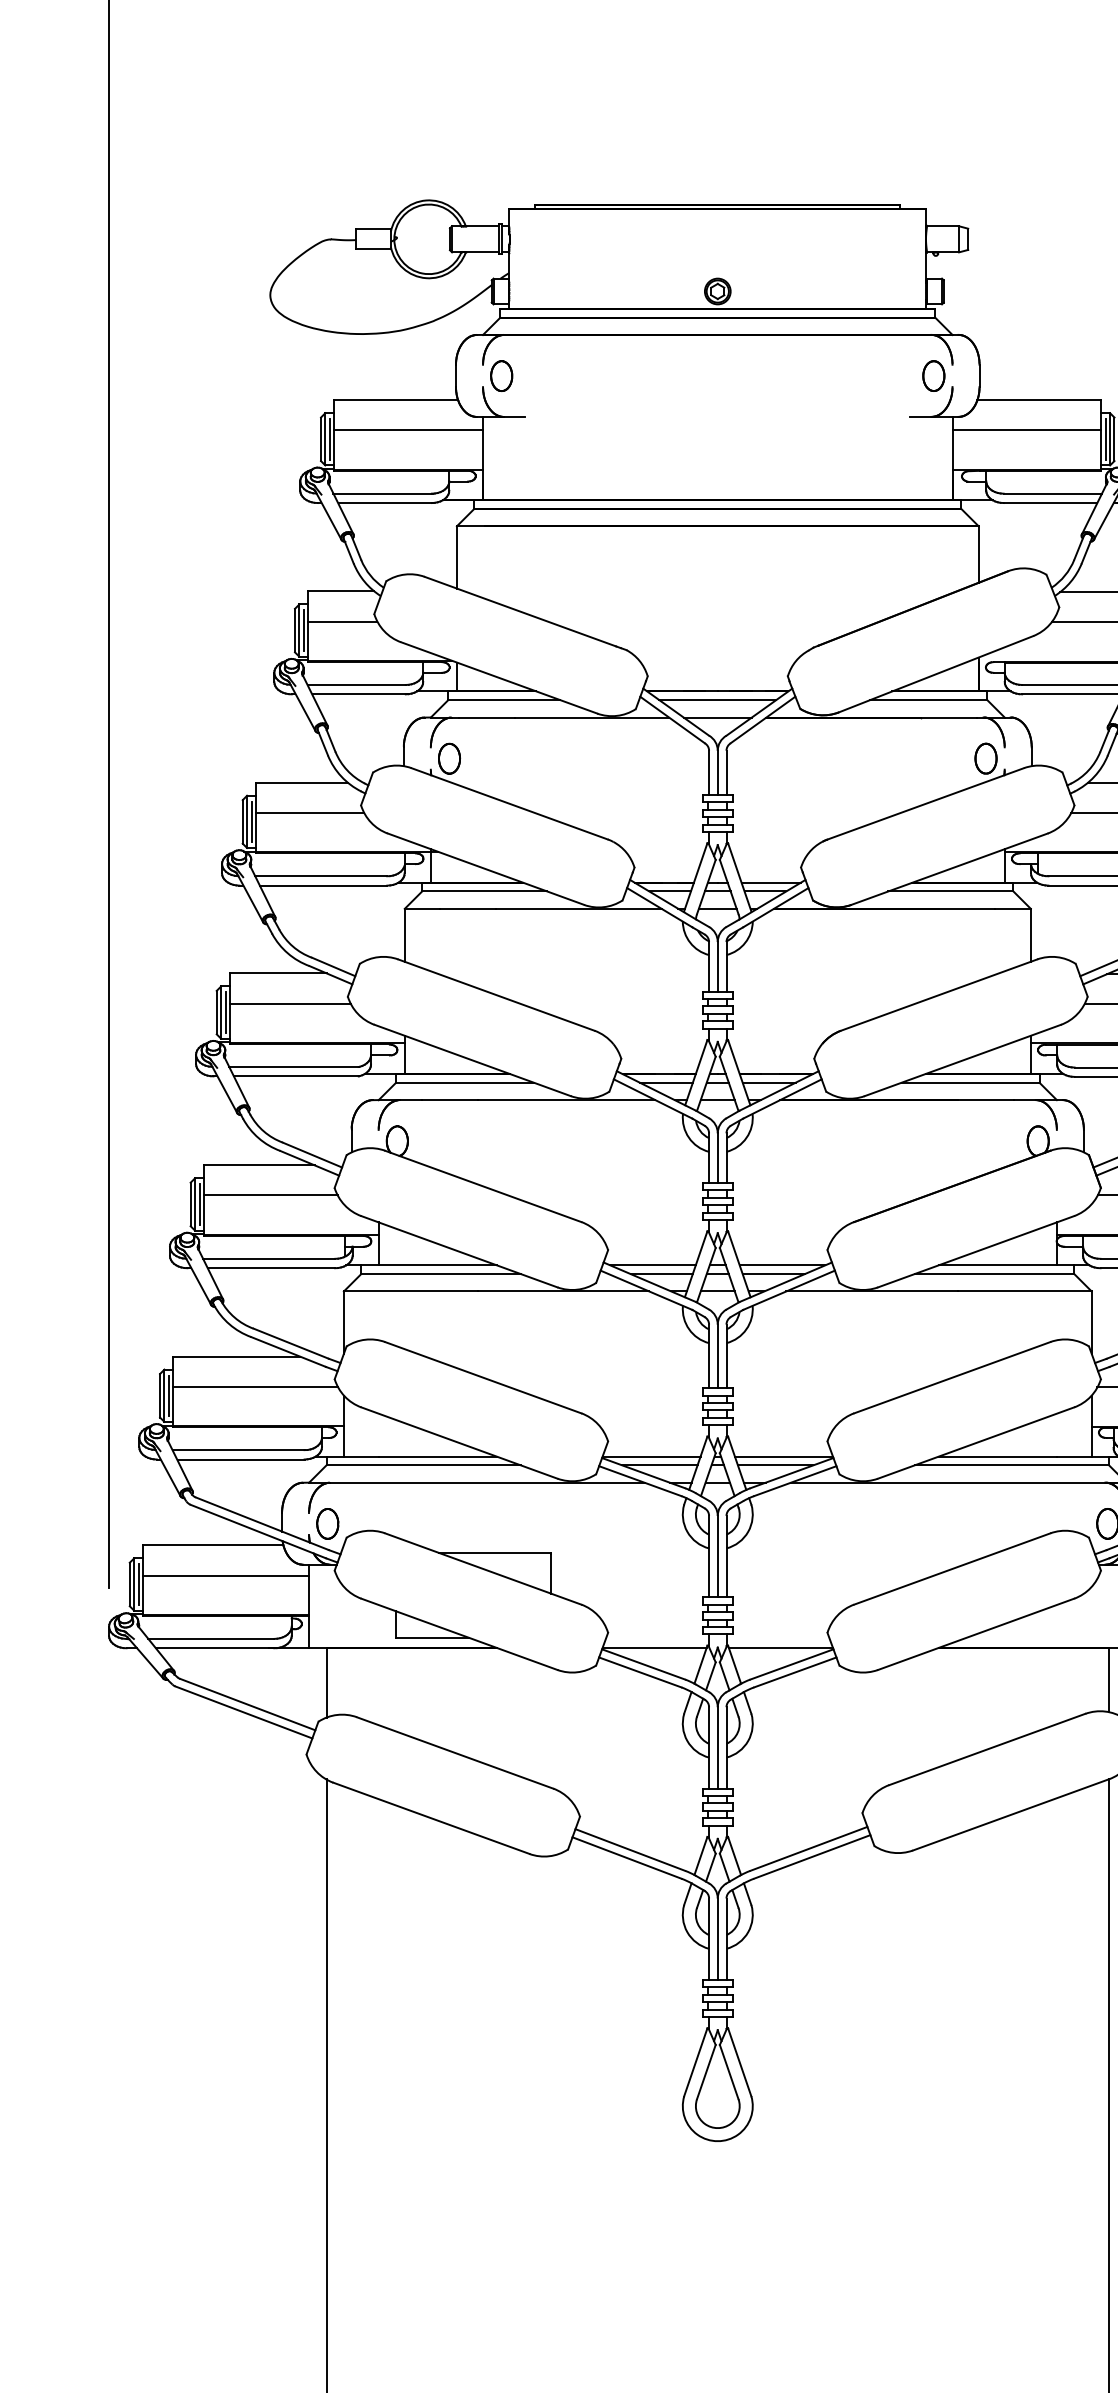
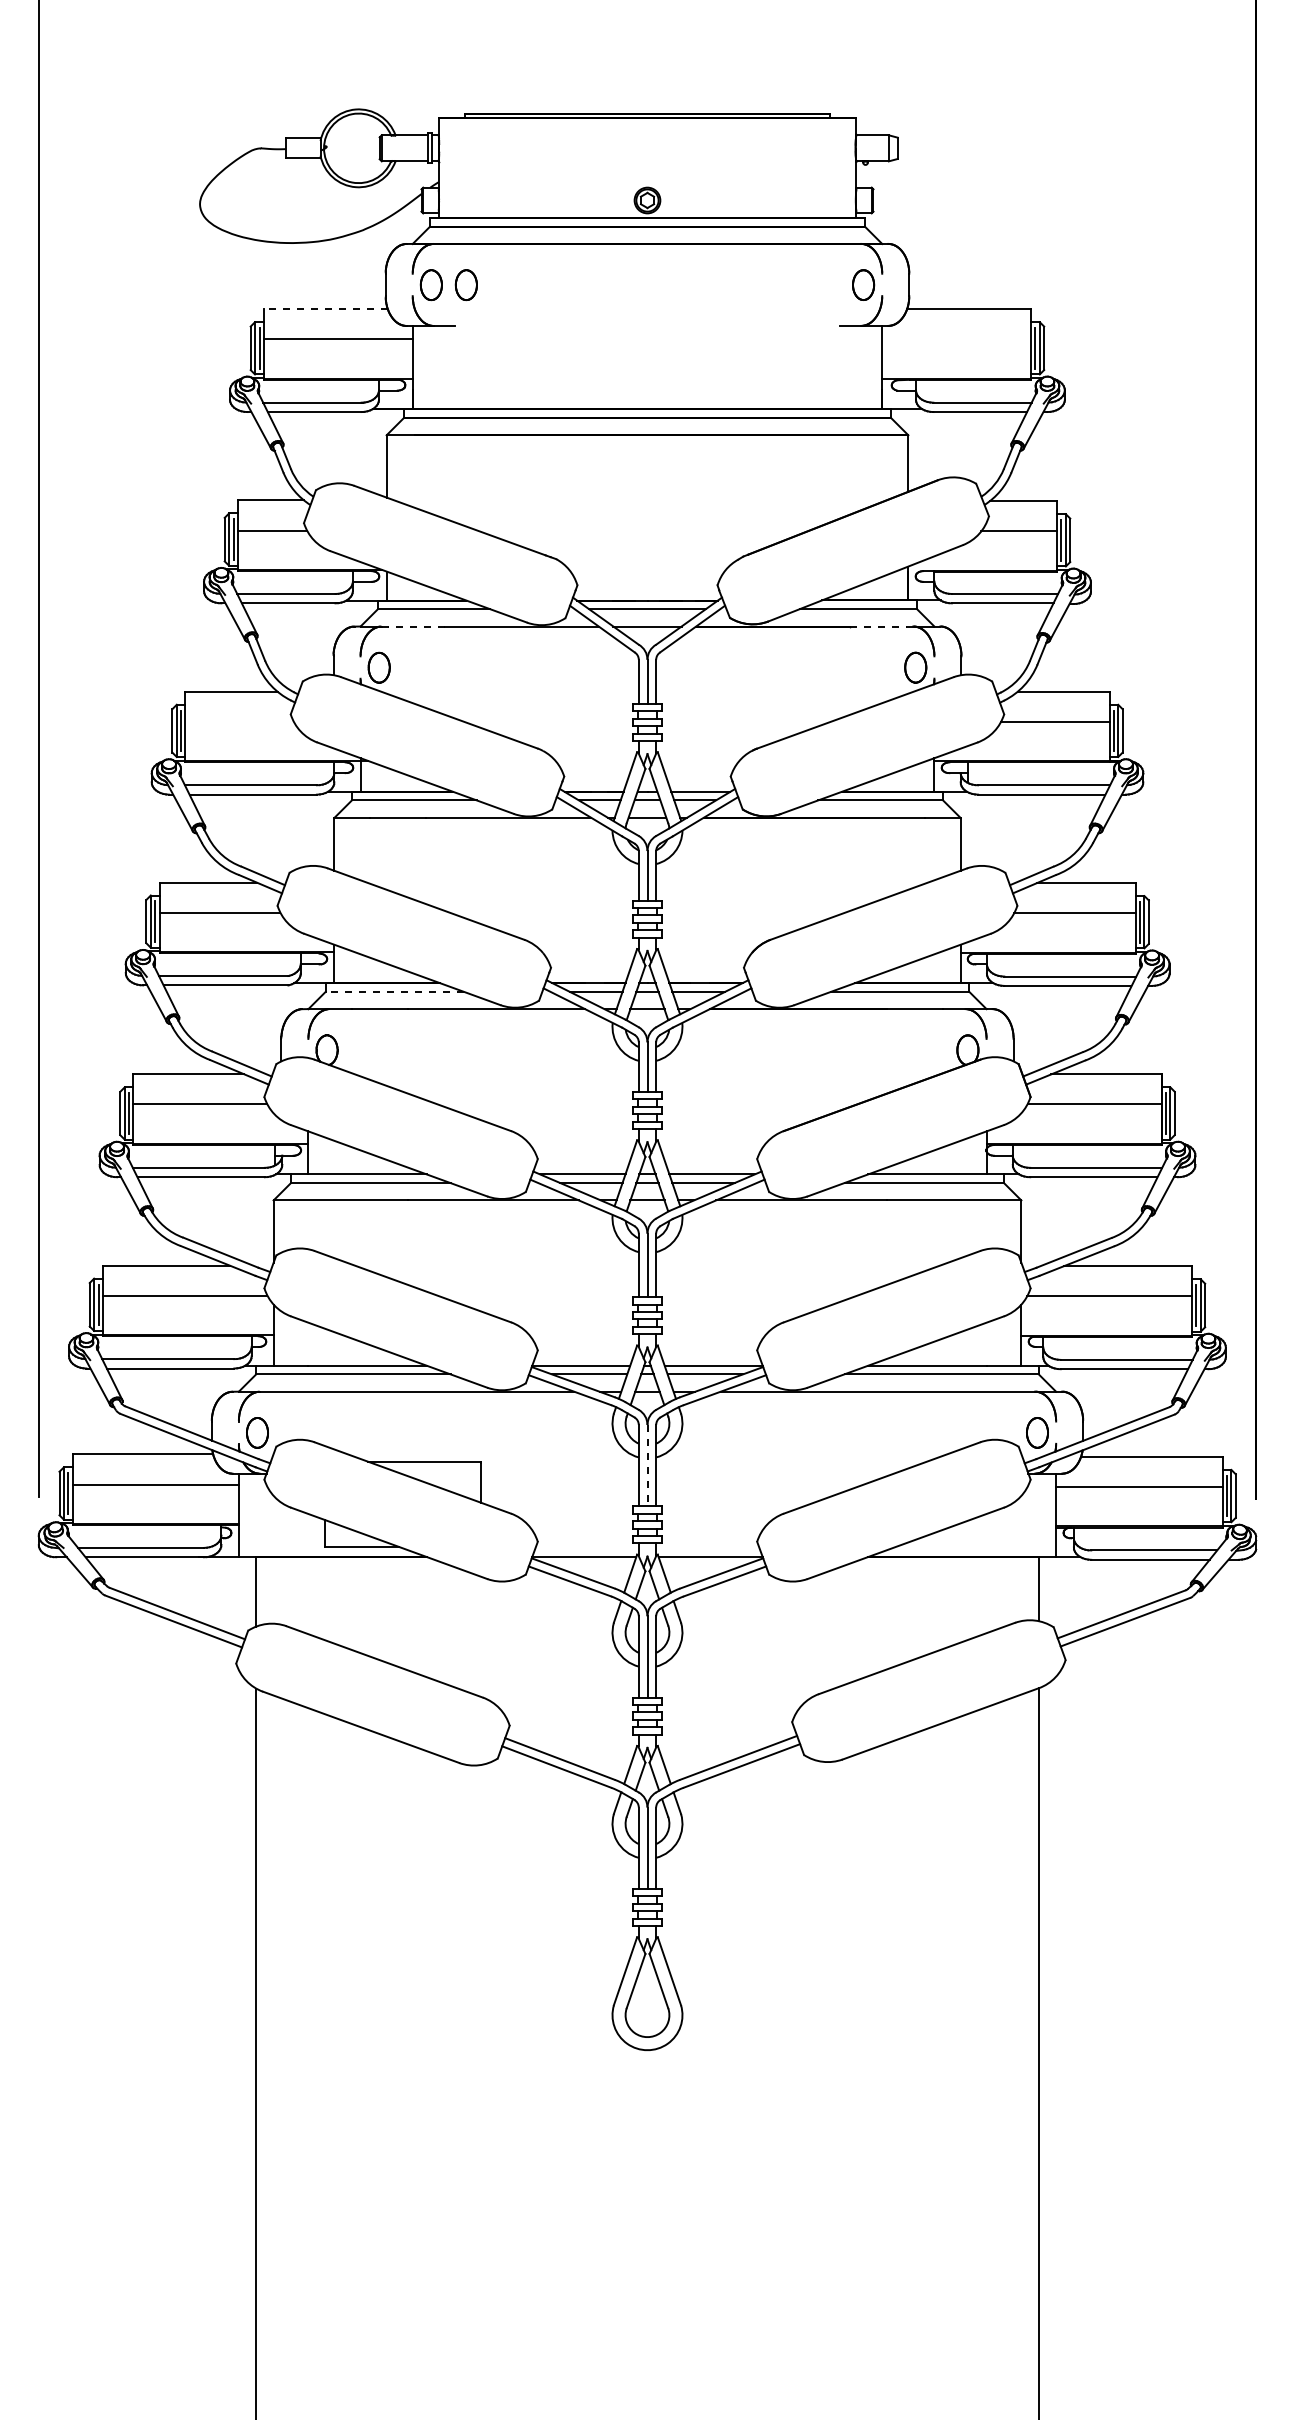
part: (535, 376) -> (465, 285), added
line: (395, 400) -> (325, 309), solid -> dashed
line: (1026, 430) -> (956, 339), removed
line: (486, 717) -> (416, 626), solid -> dashed
line: (948, 717) -> (878, 626), solid -> dashed
line: (309, 812) -> (239, 721), removed
line: (464, 1082) -> (394, 991), solid -> dashed
line: (717, 1556) -> (647, 1465), solid -> dashed

